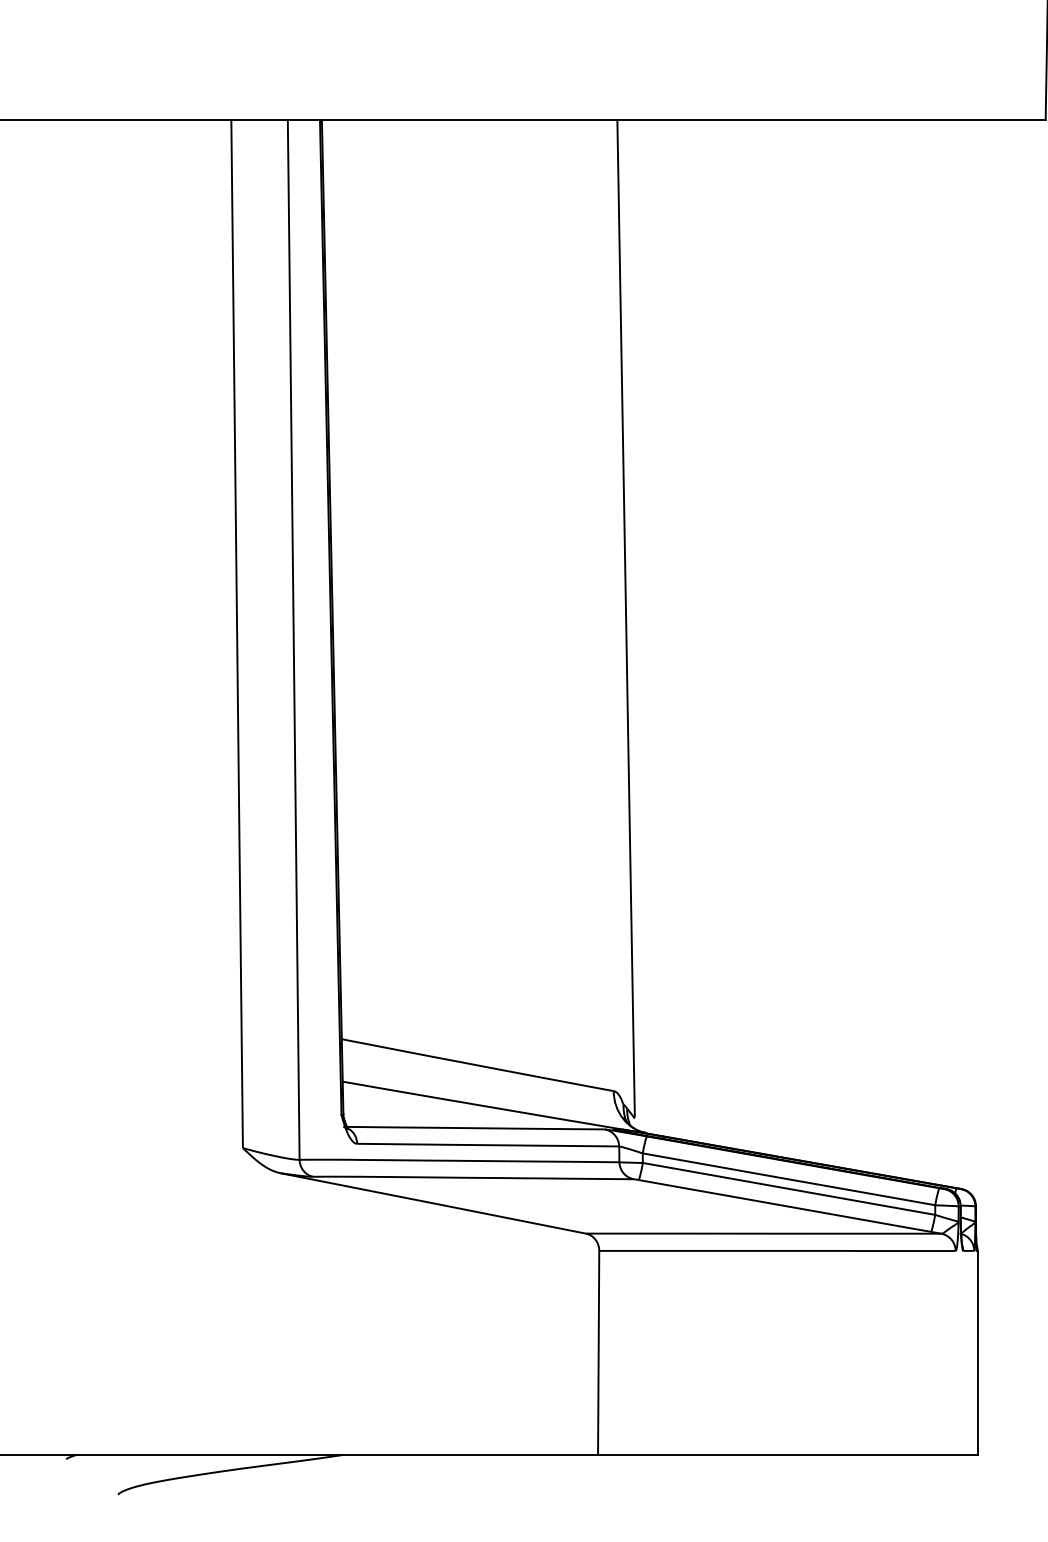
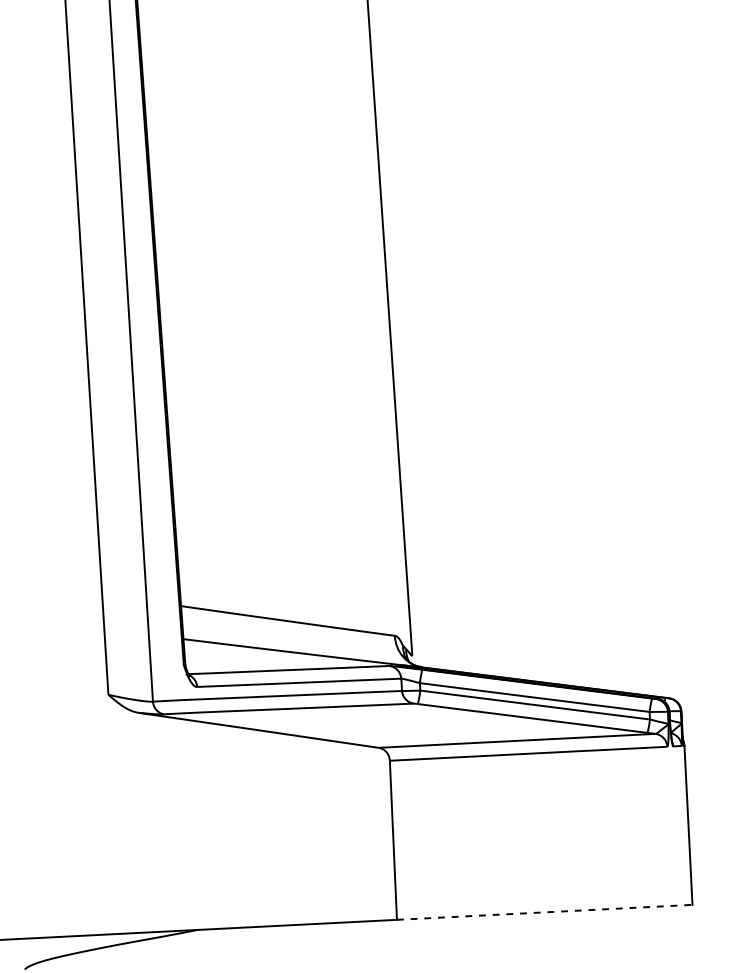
line: (787, 1455) -> (544, 912), solid -> dashed

